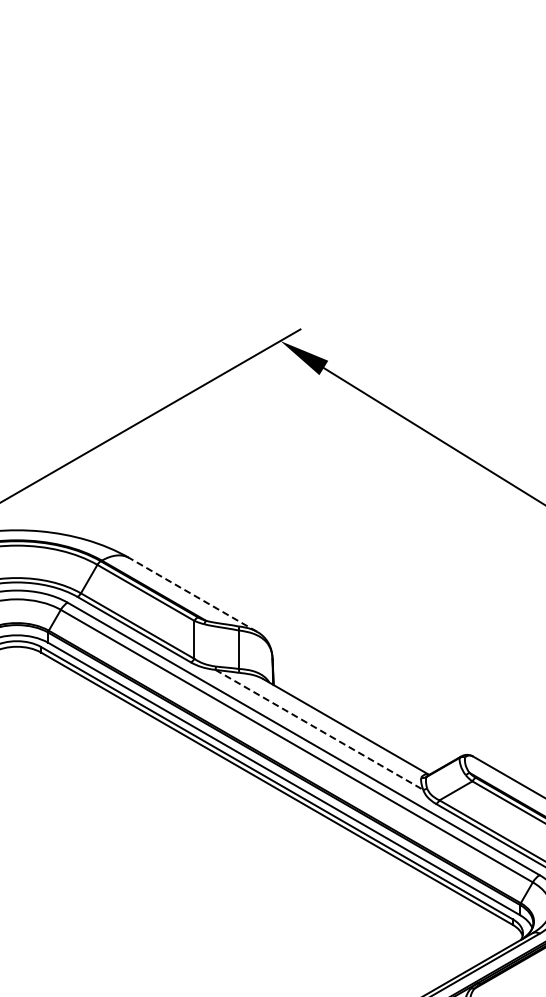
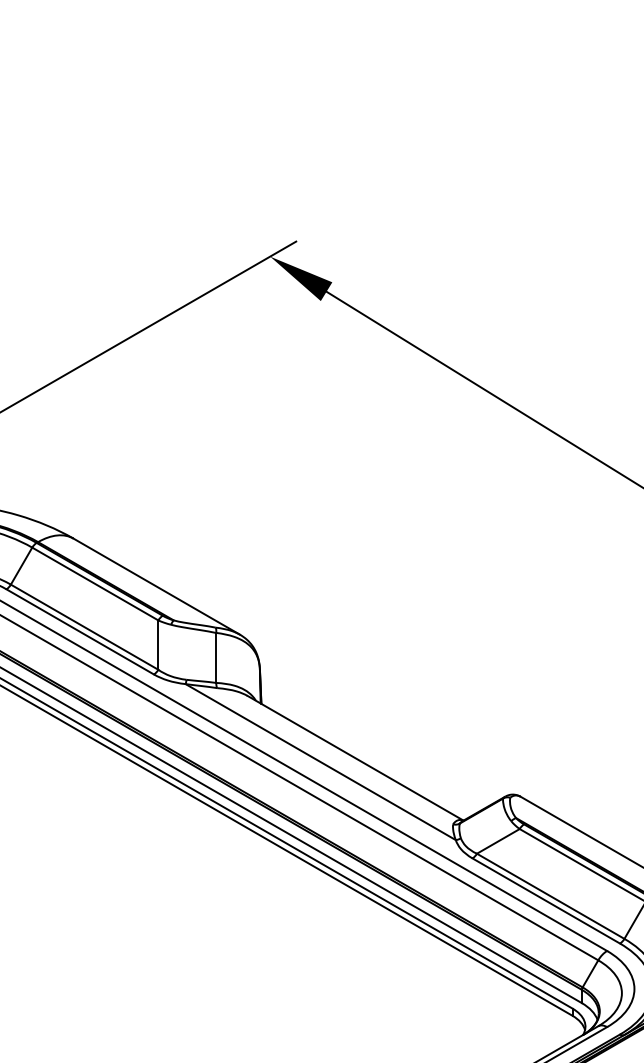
line: (193, 594) -> (157, 586), dashed -> solid
line: (319, 730) -> (320, 762), dashed -> solid

